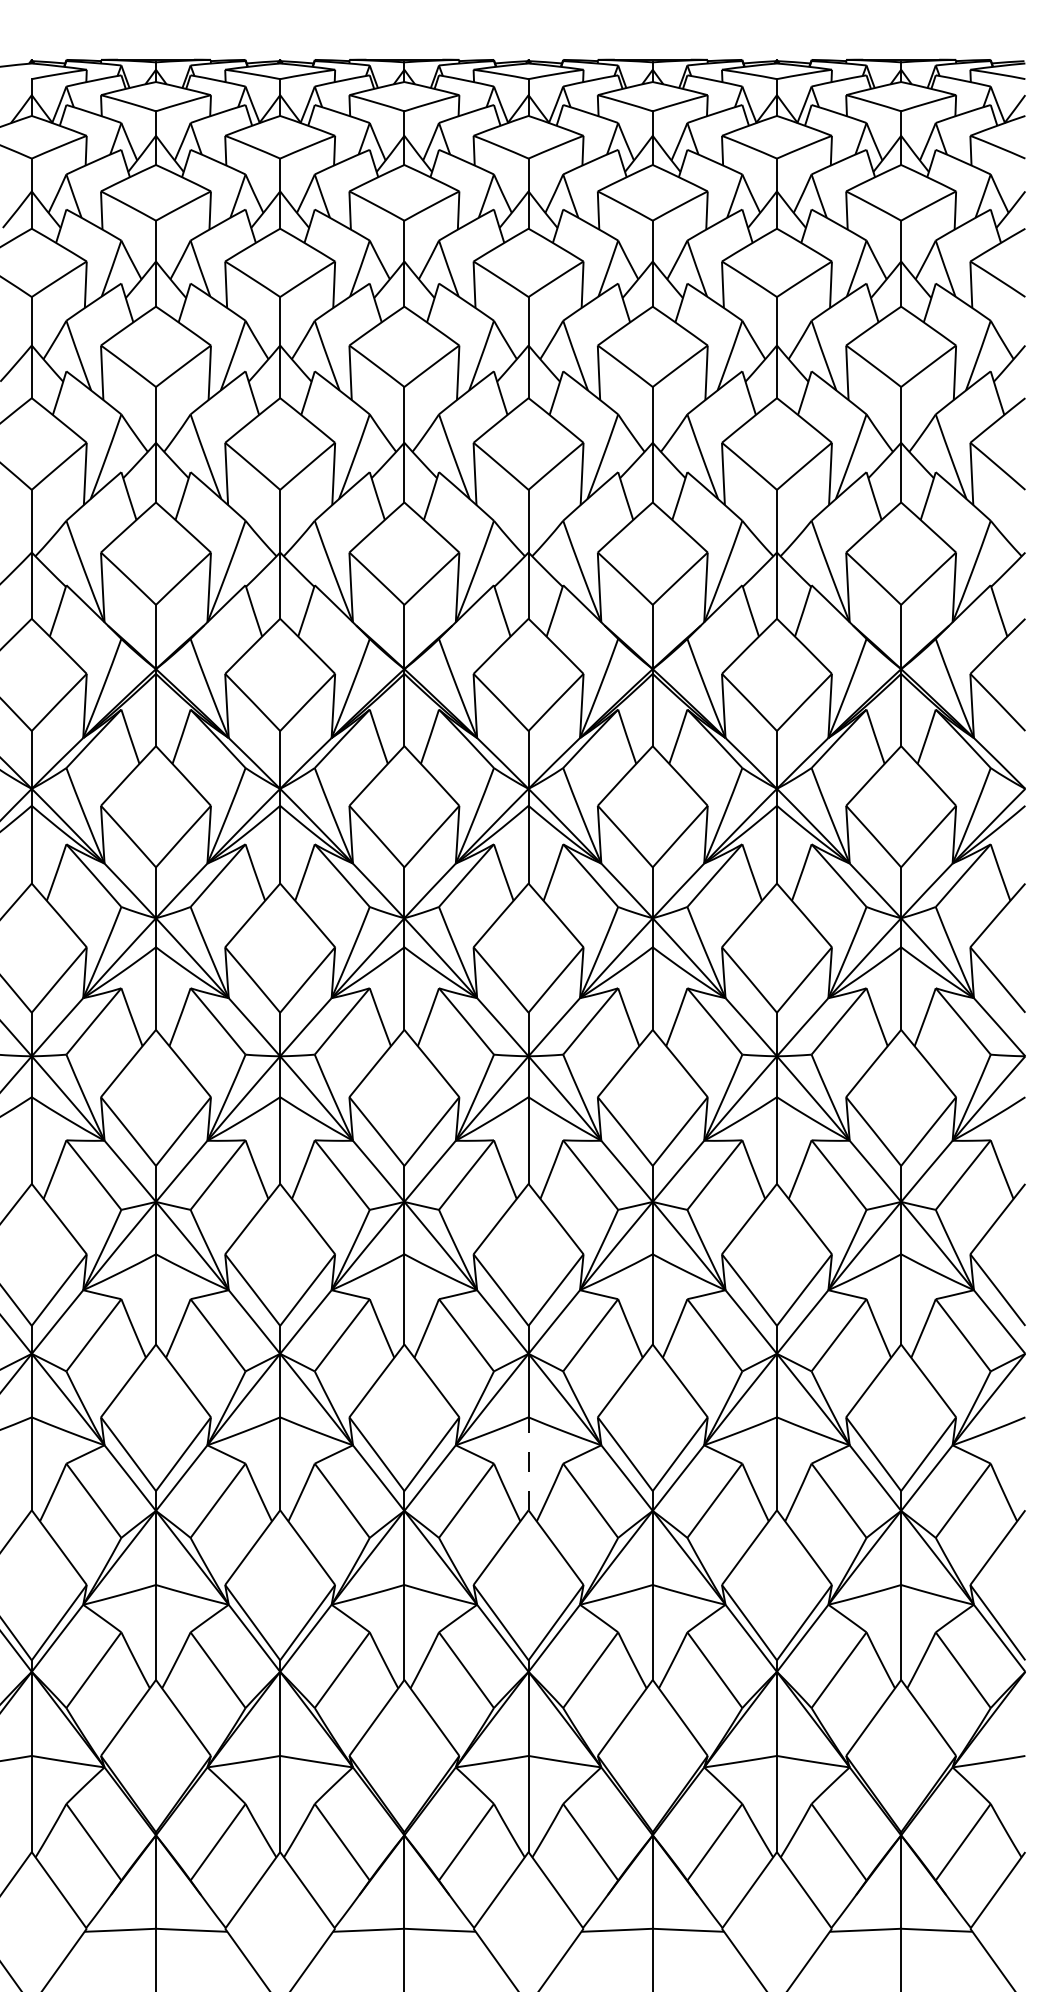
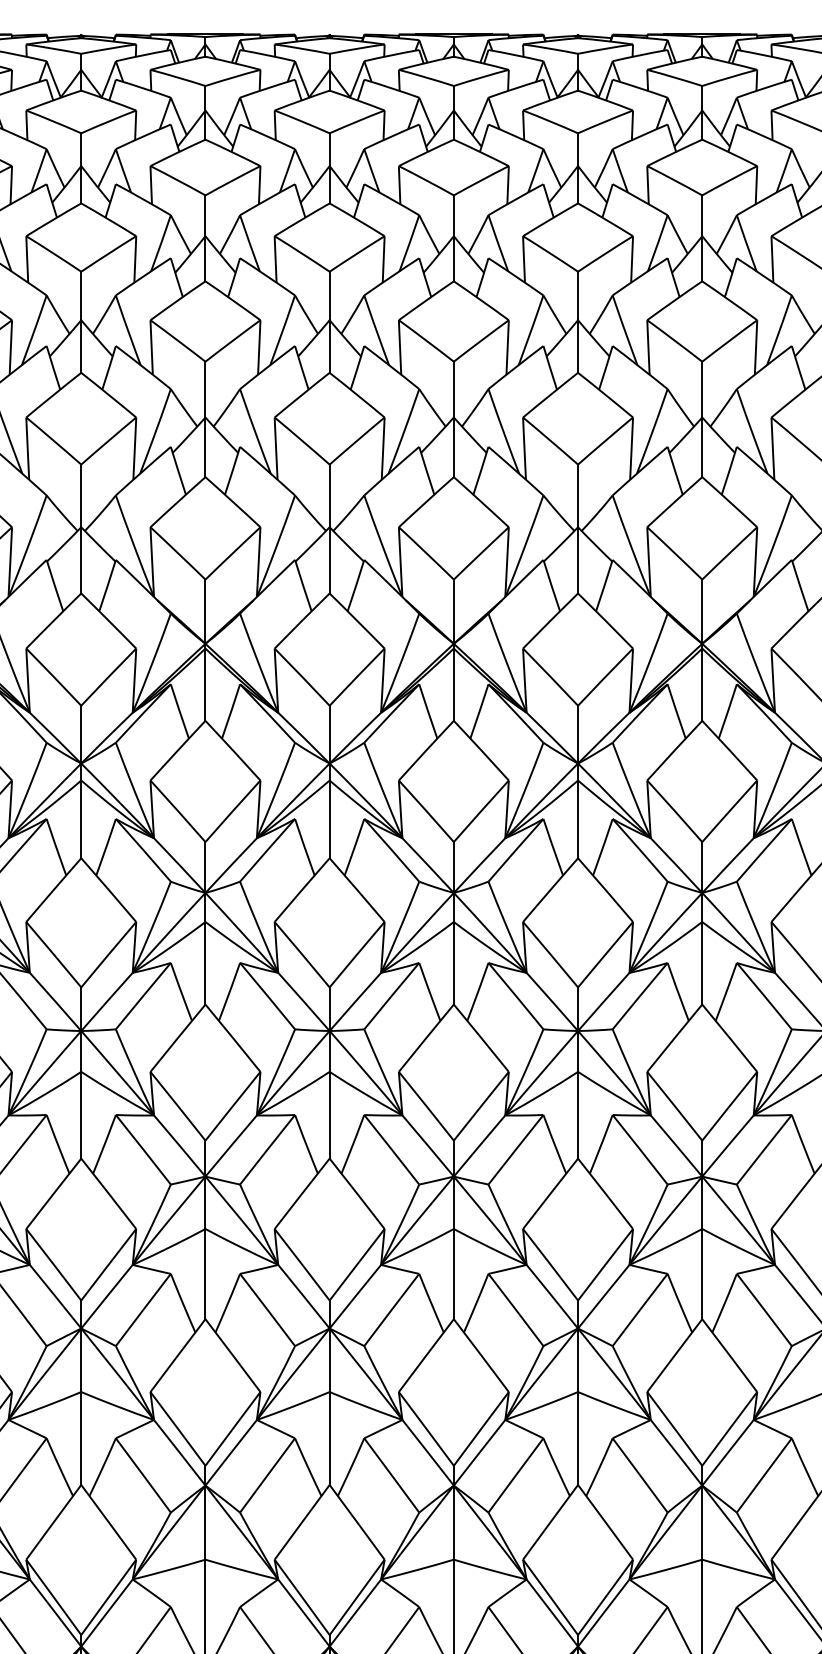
line: (528, 1463) -> (329, 1438), dashed -> solid

